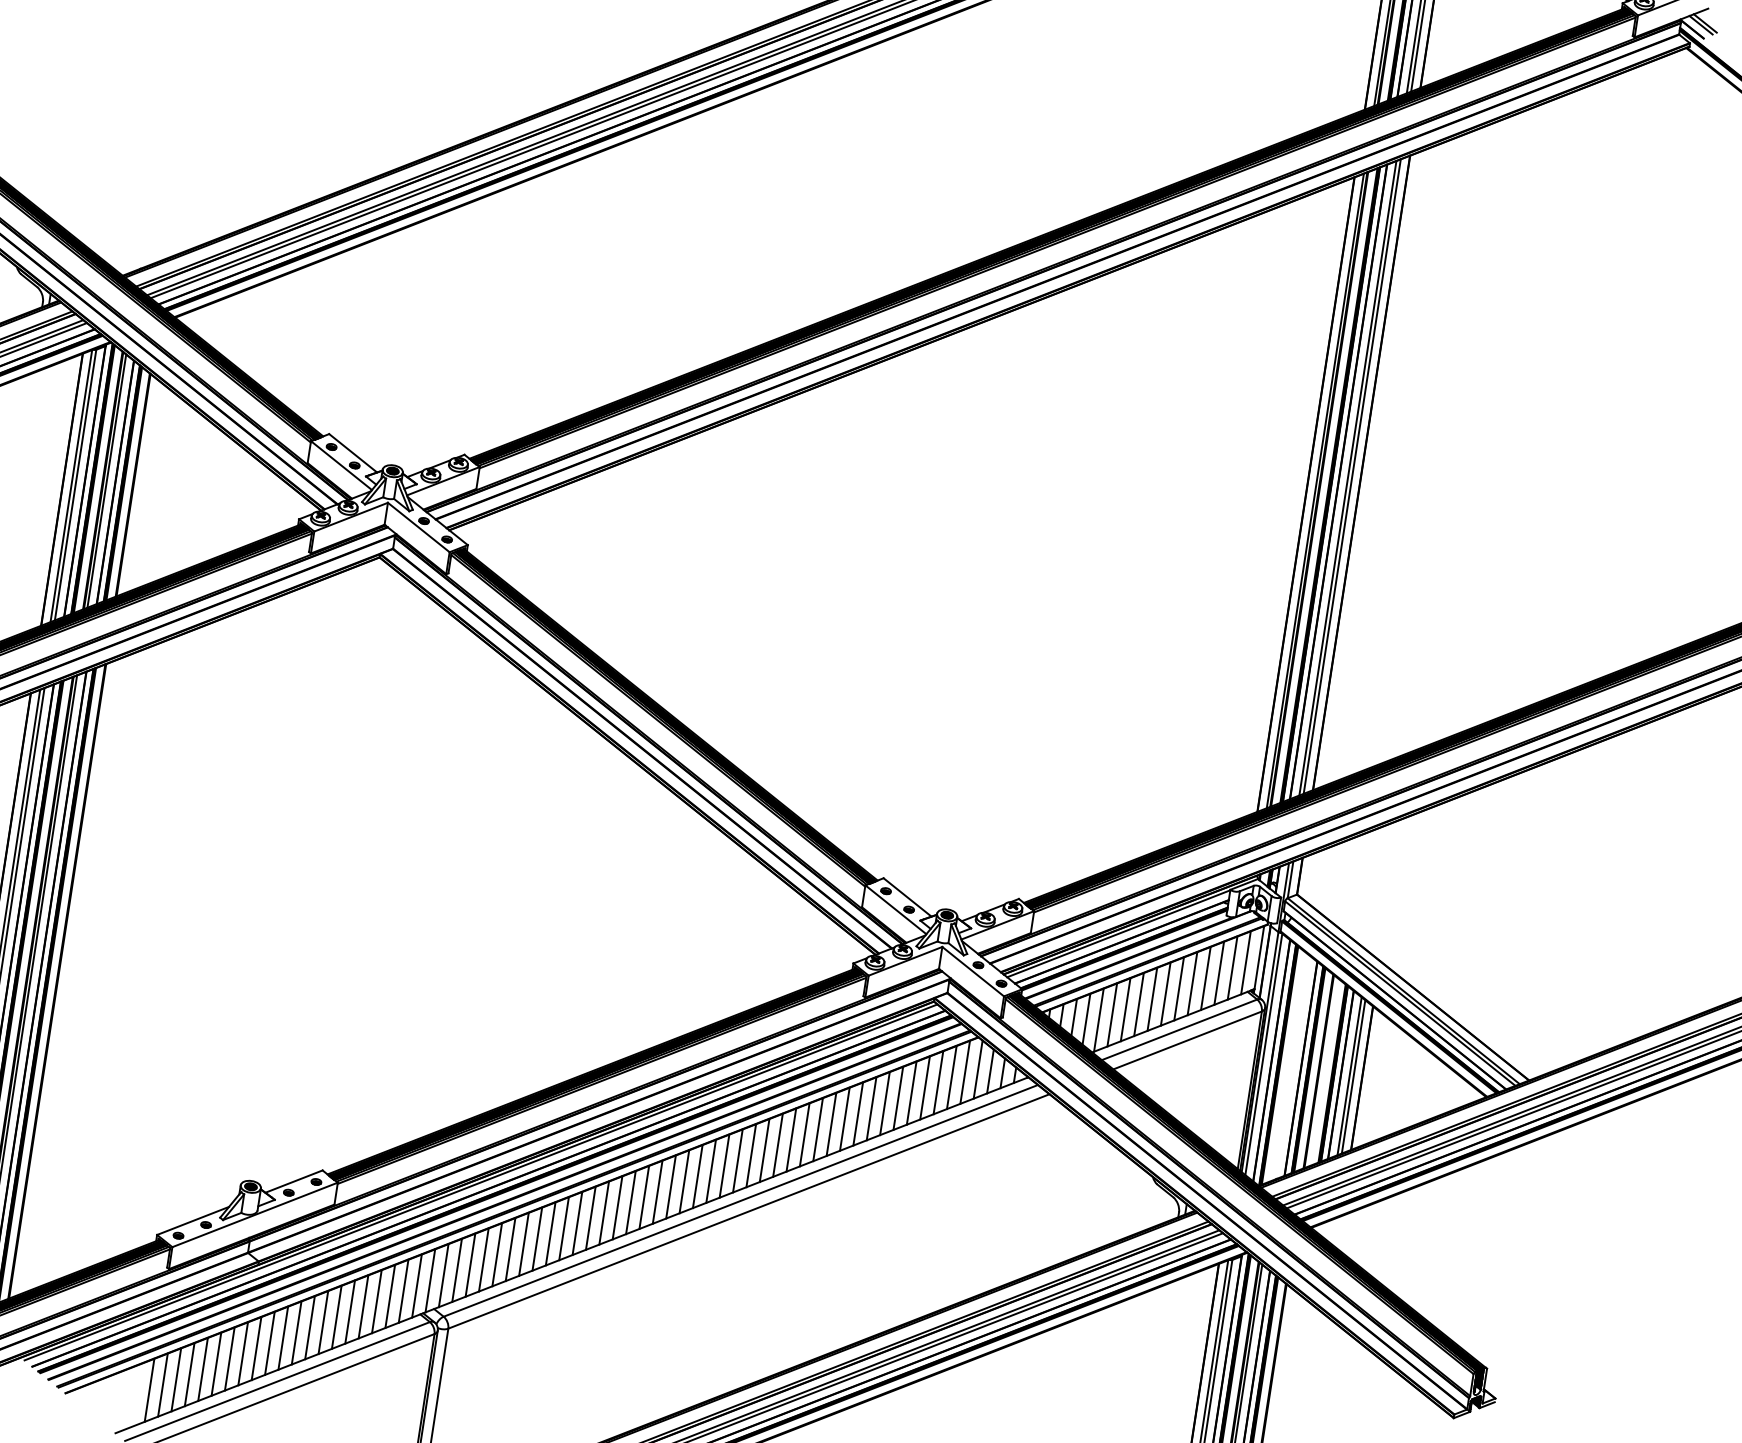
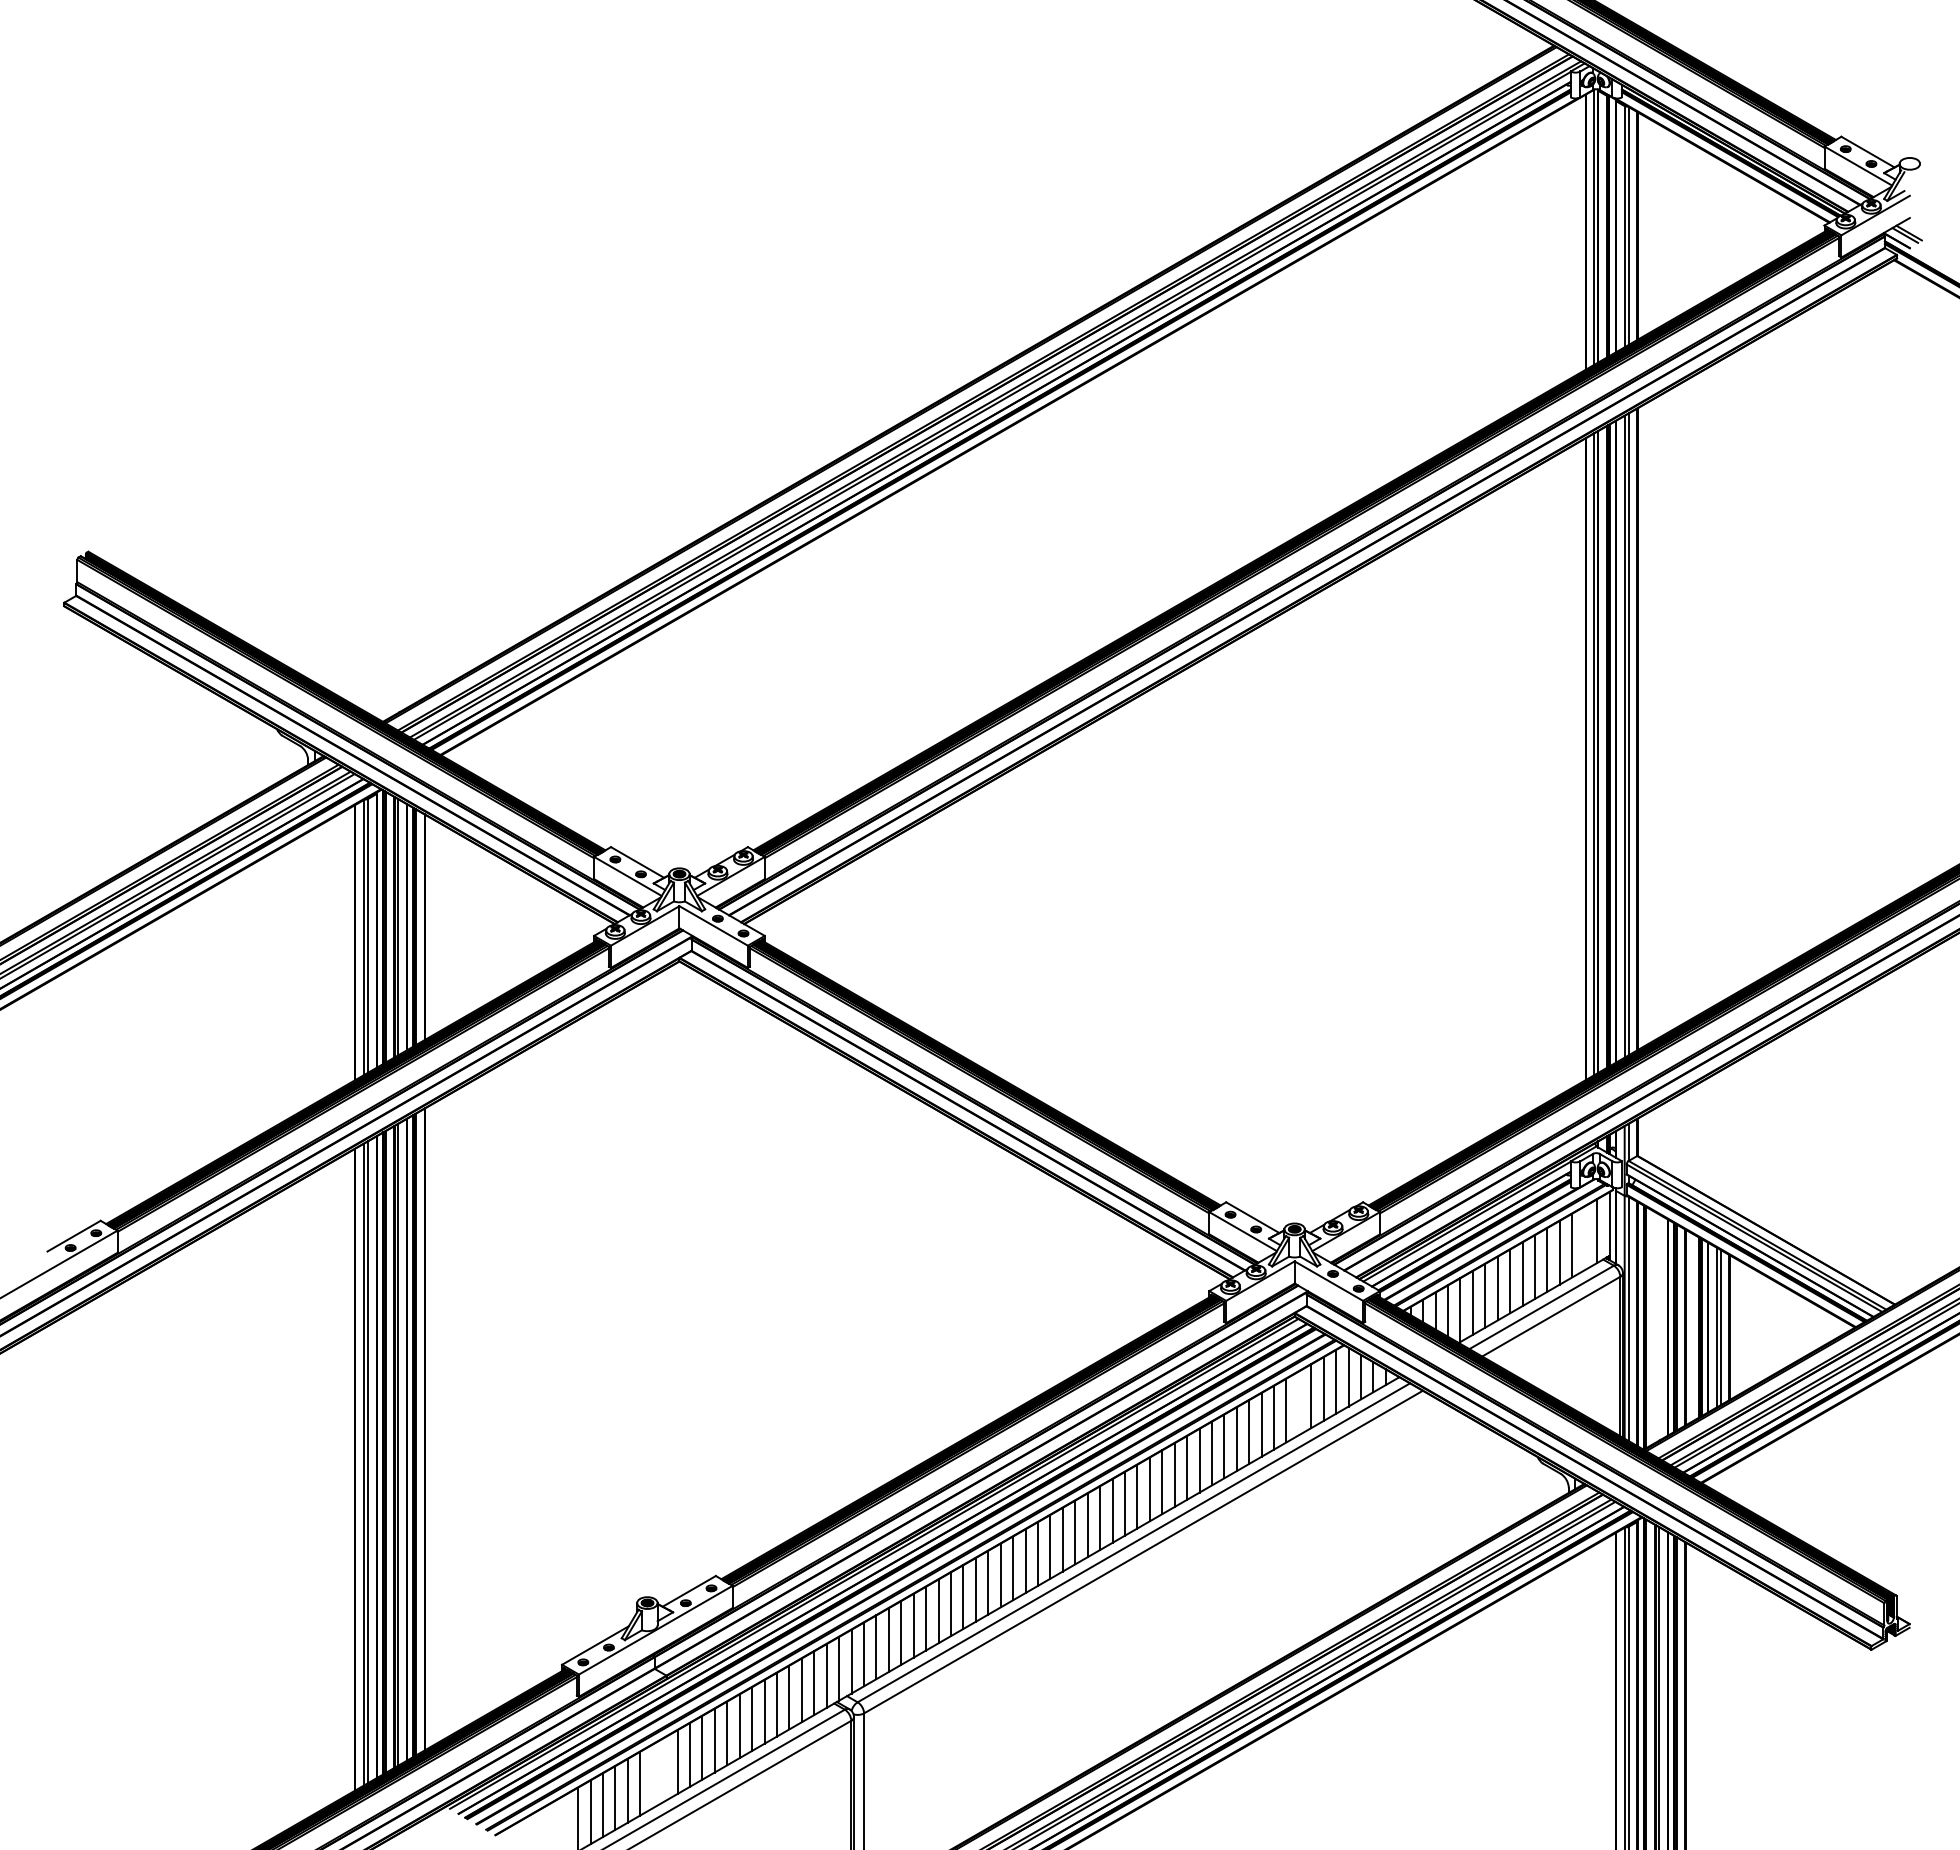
line: (1232, 968) -> (1584, 1238), removed
line: (924, 1088) -> (1298, 1403), removed
line: (243, 1354) -> (665, 1769), removed
line: (229, 1359) -> (652, 1776), removed

